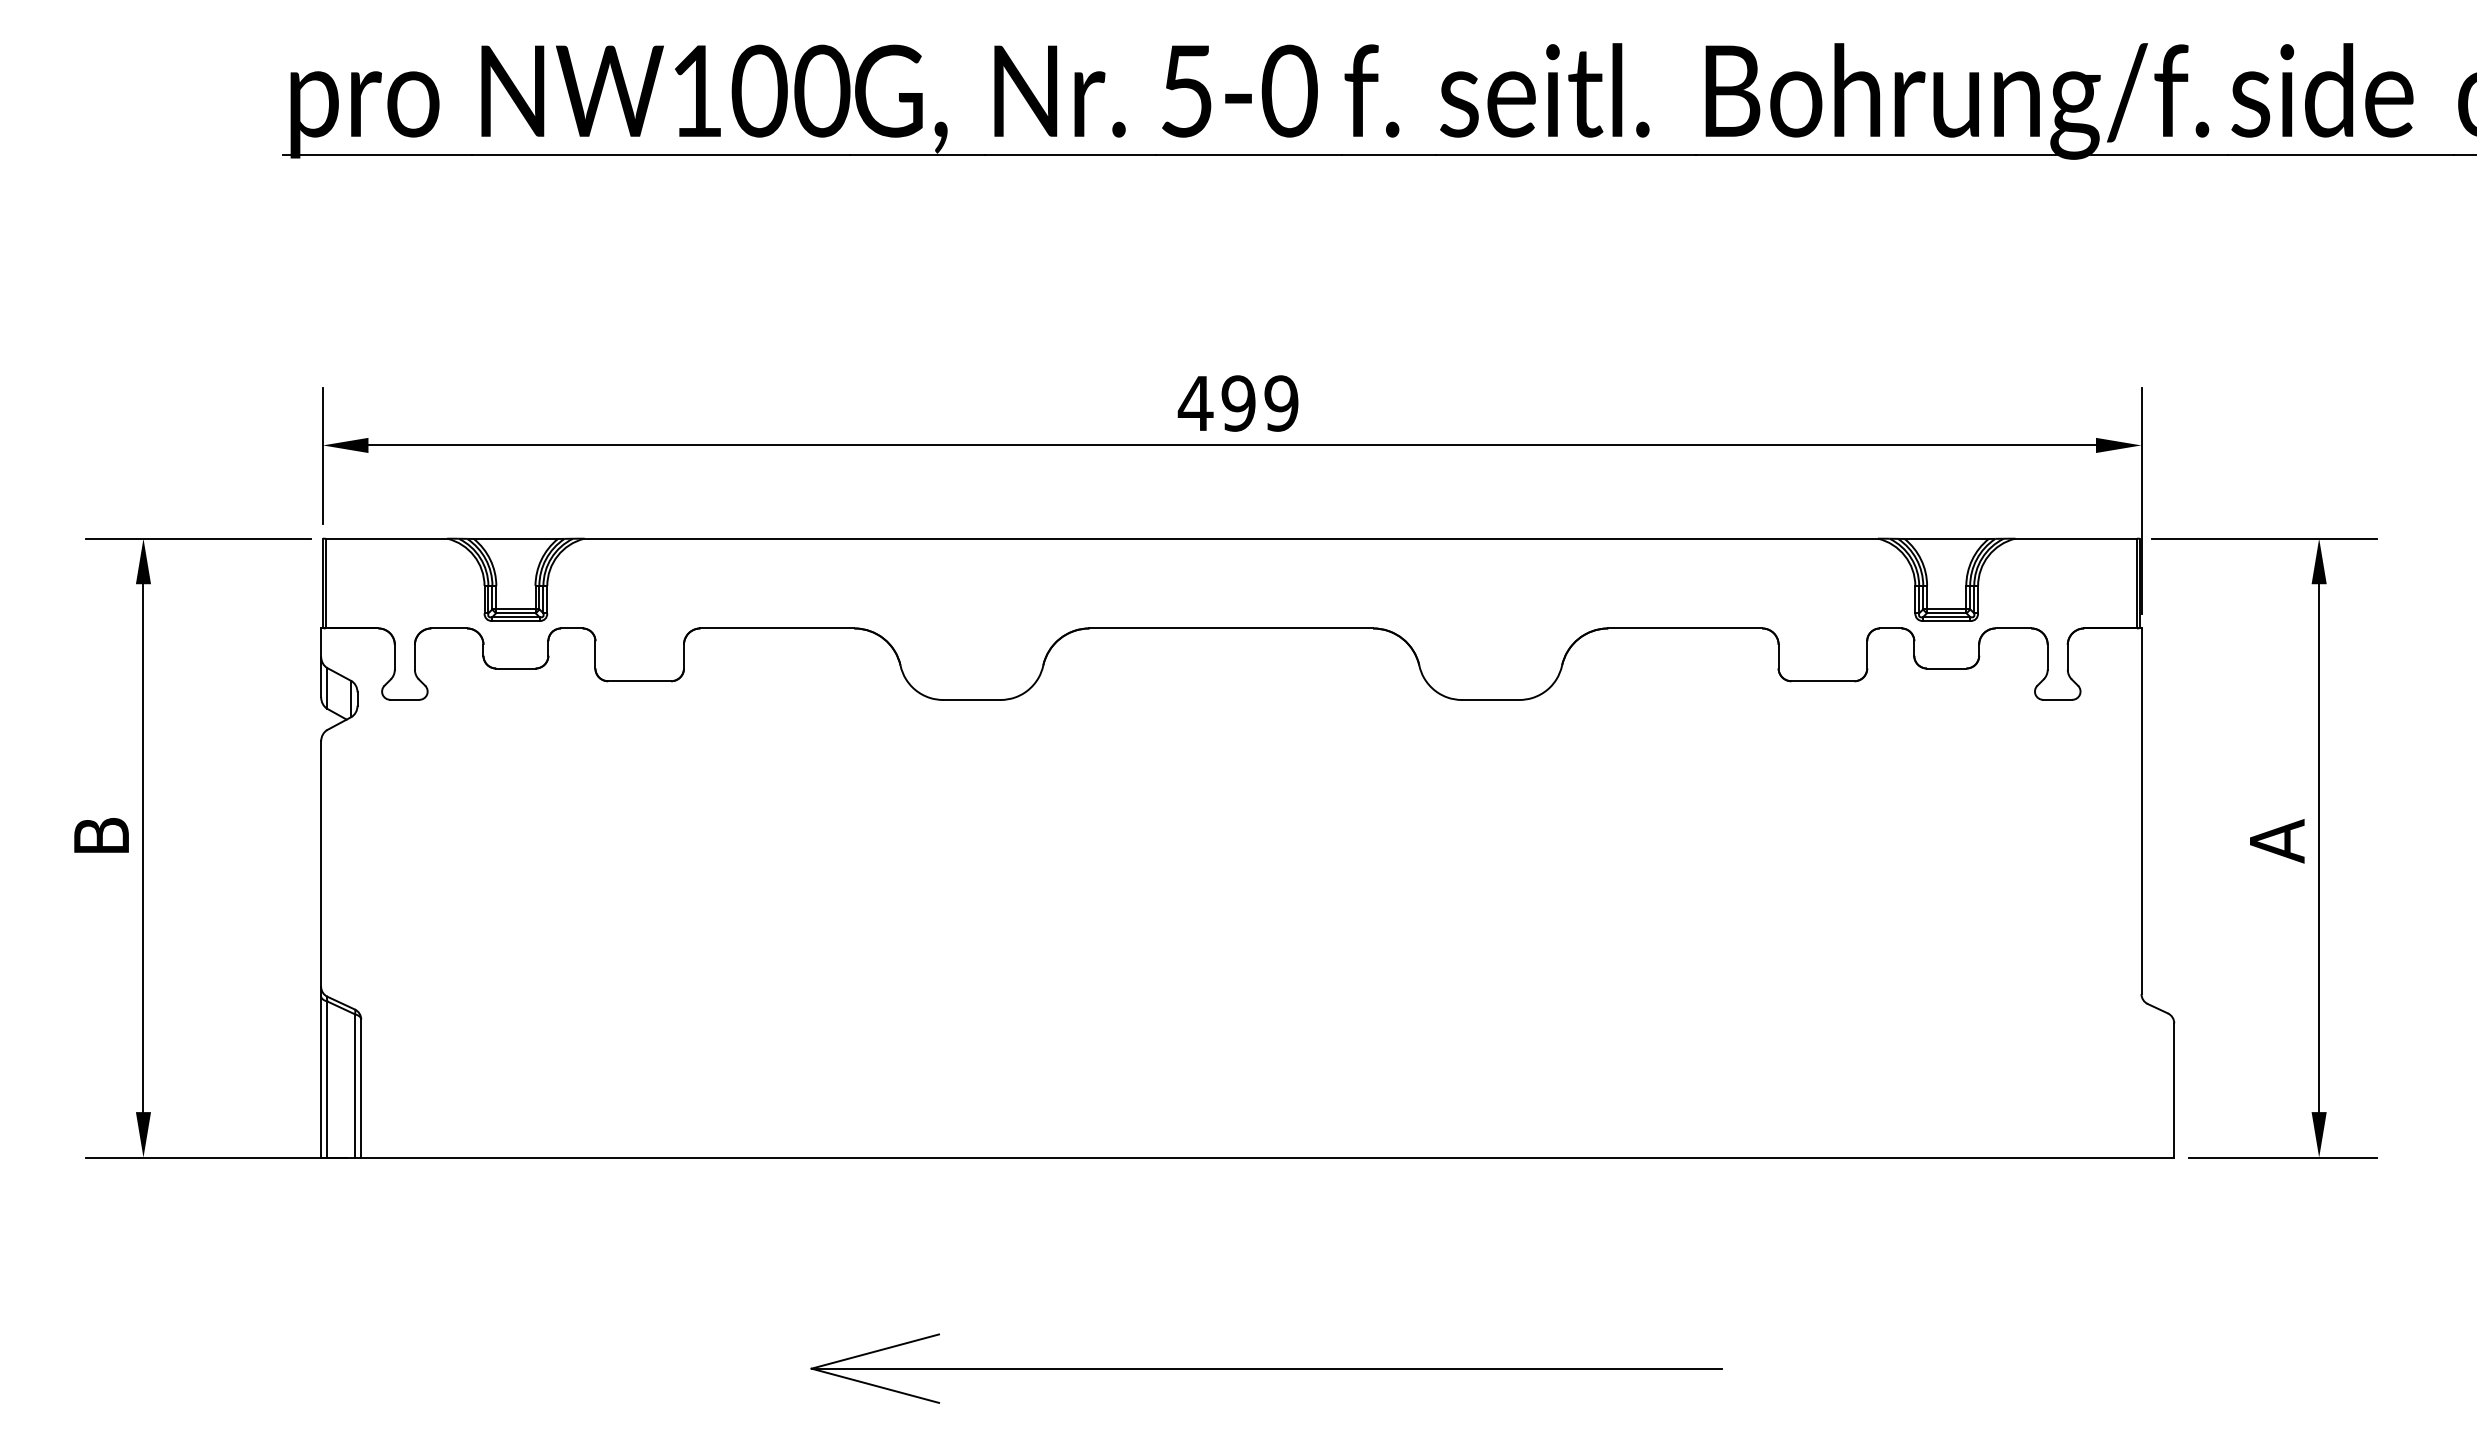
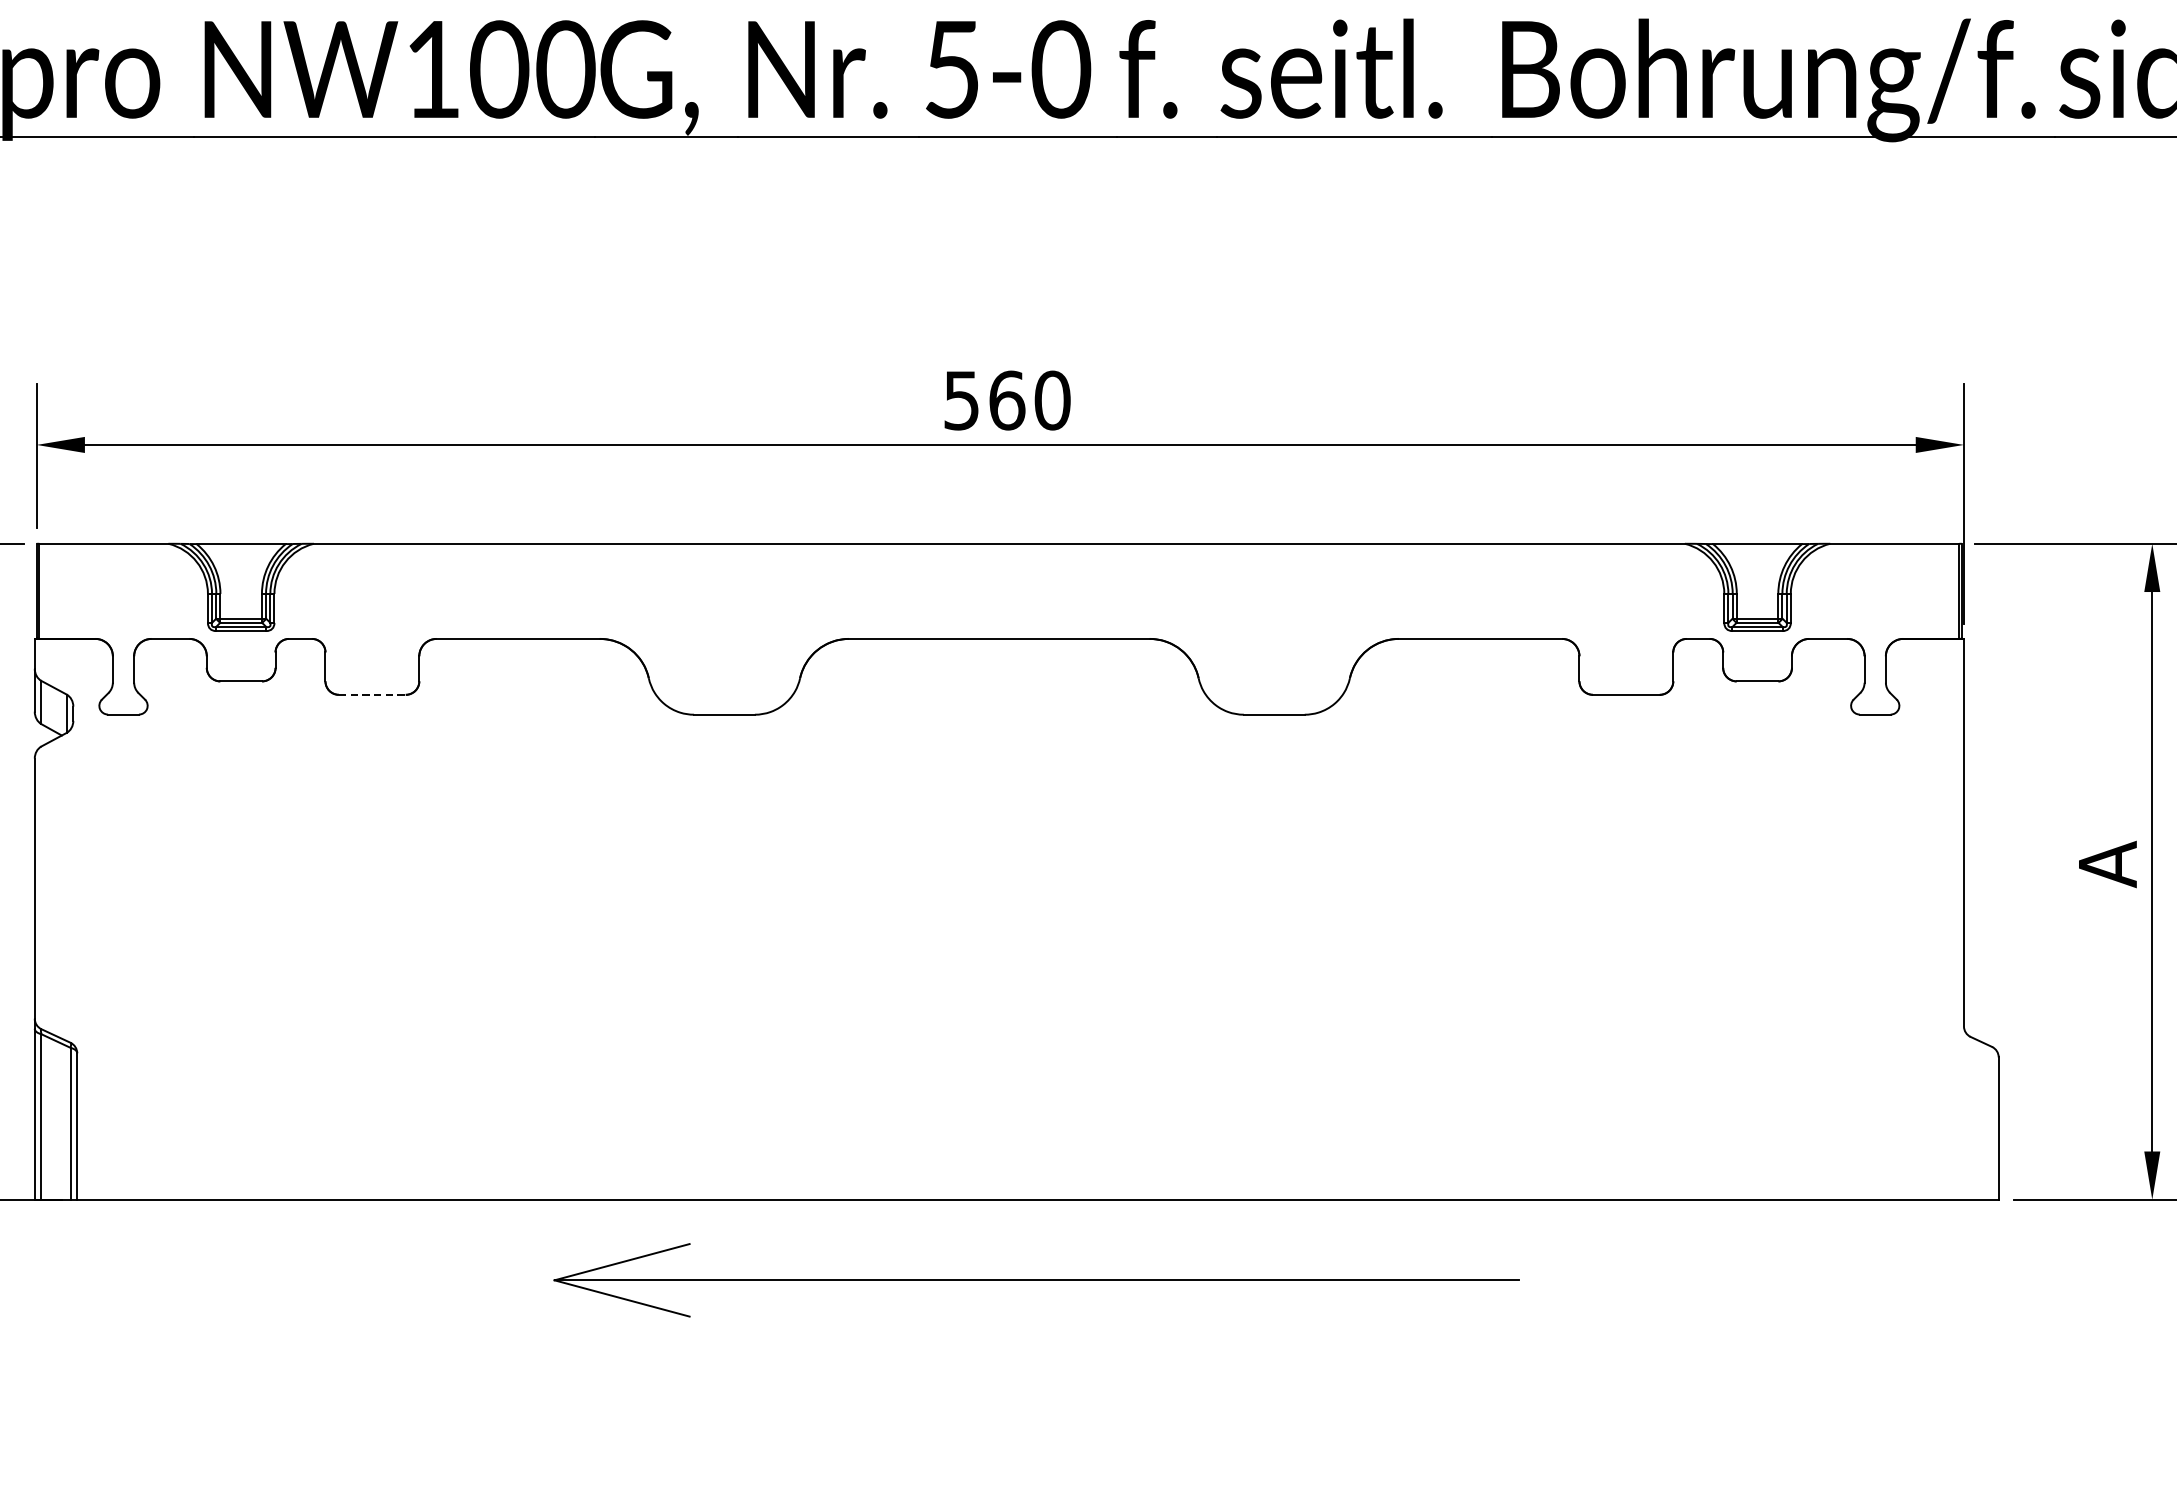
text: (1237, 403) -> (1005, 400), 499 -> 560
line: (639, 681) -> (372, 695), solid -> dashed
part: (1266, 1368) -> (1036, 1280), moved

